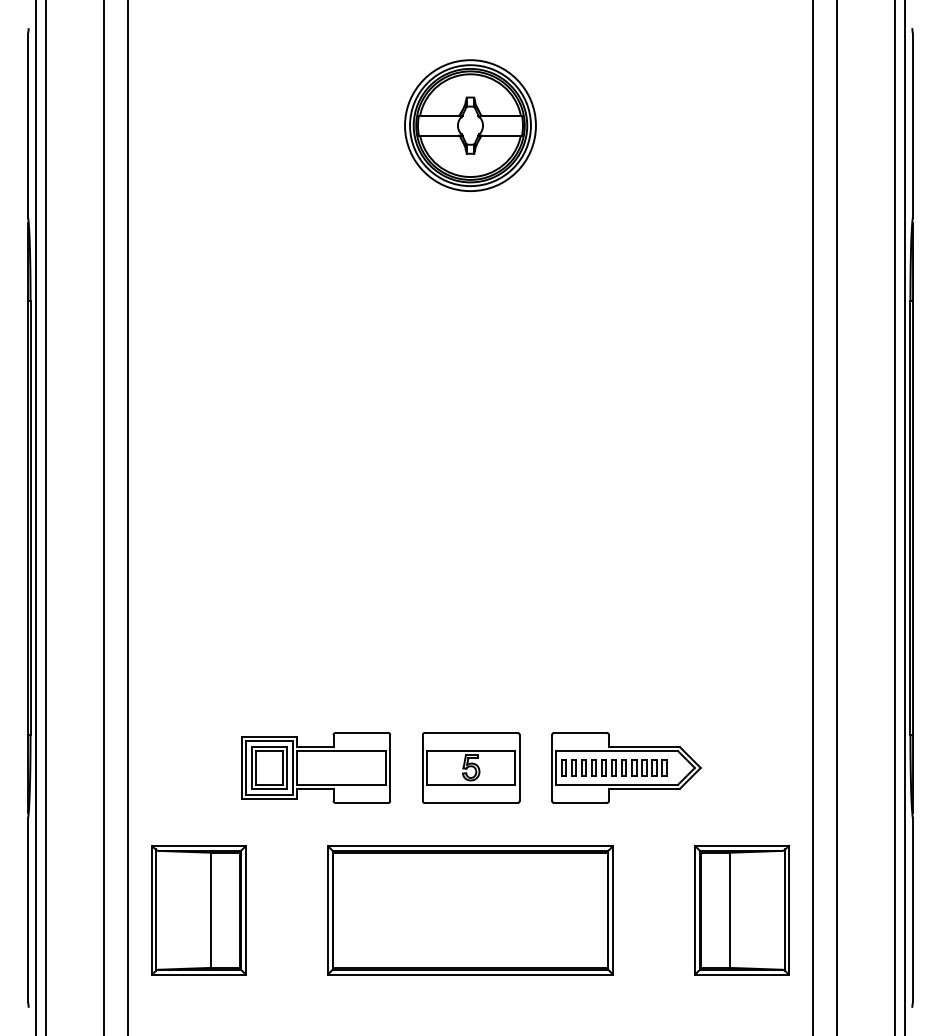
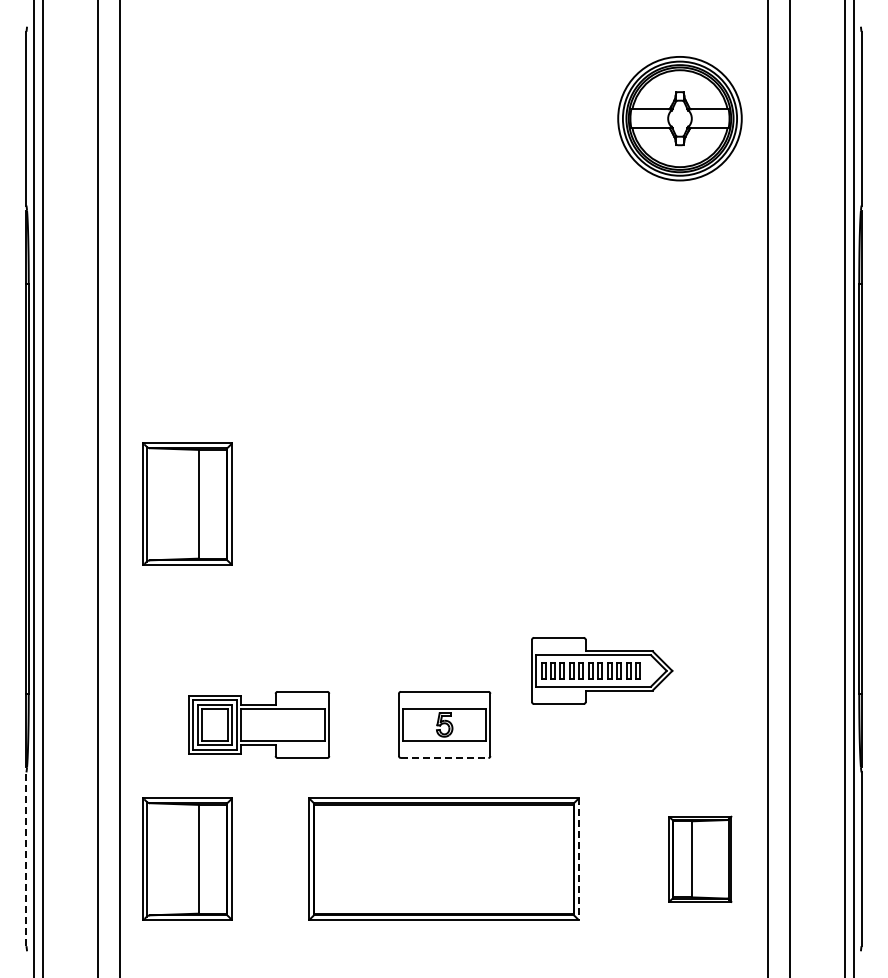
part: (469, 125) -> (679, 118), moved
part: (198, 533) -> (187, 503), added
part: (316, 767) -> (259, 724), moved
part: (626, 767) -> (602, 670), moved
line: (471, 803) -> (444, 758), solid -> dashed
line: (28, 910) -> (26, 859), solid -> dashed
line: (613, 910) -> (578, 859), solid -> dashed
part: (742, 910) -> (700, 859), size x0.7

